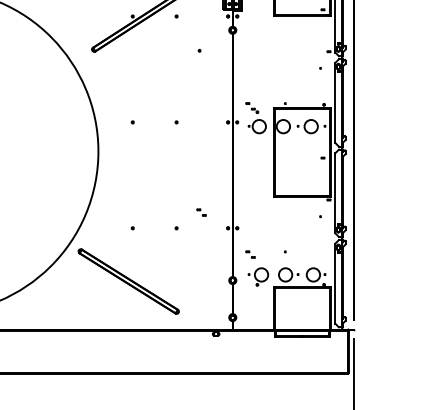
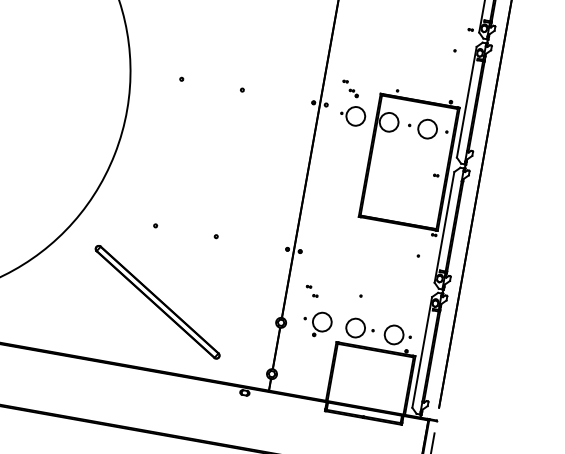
part: (201, 212) -> (254, 220), removed
part: (128, 281) -> (157, 302), moved

